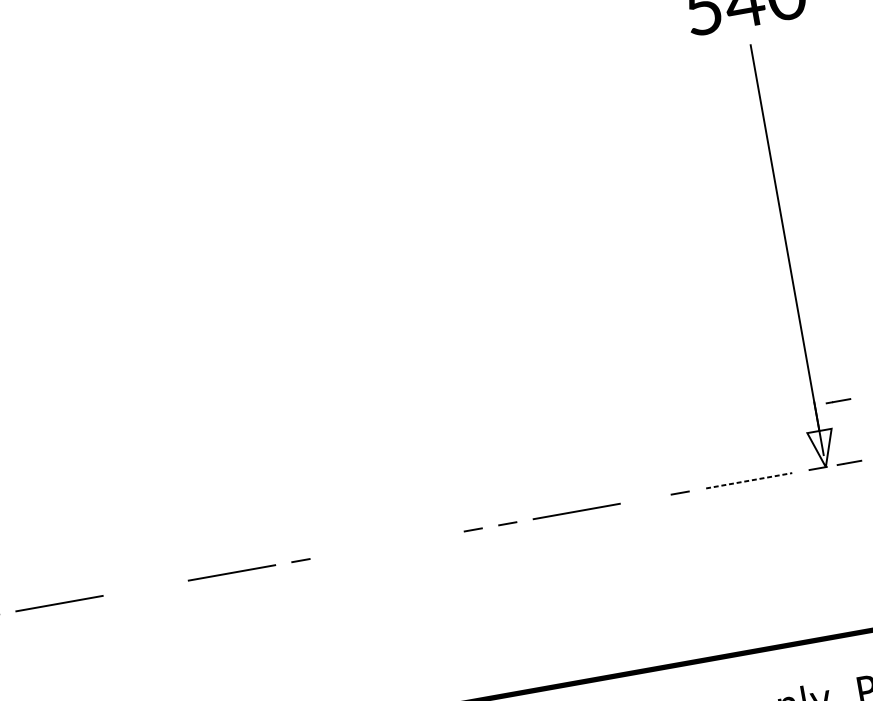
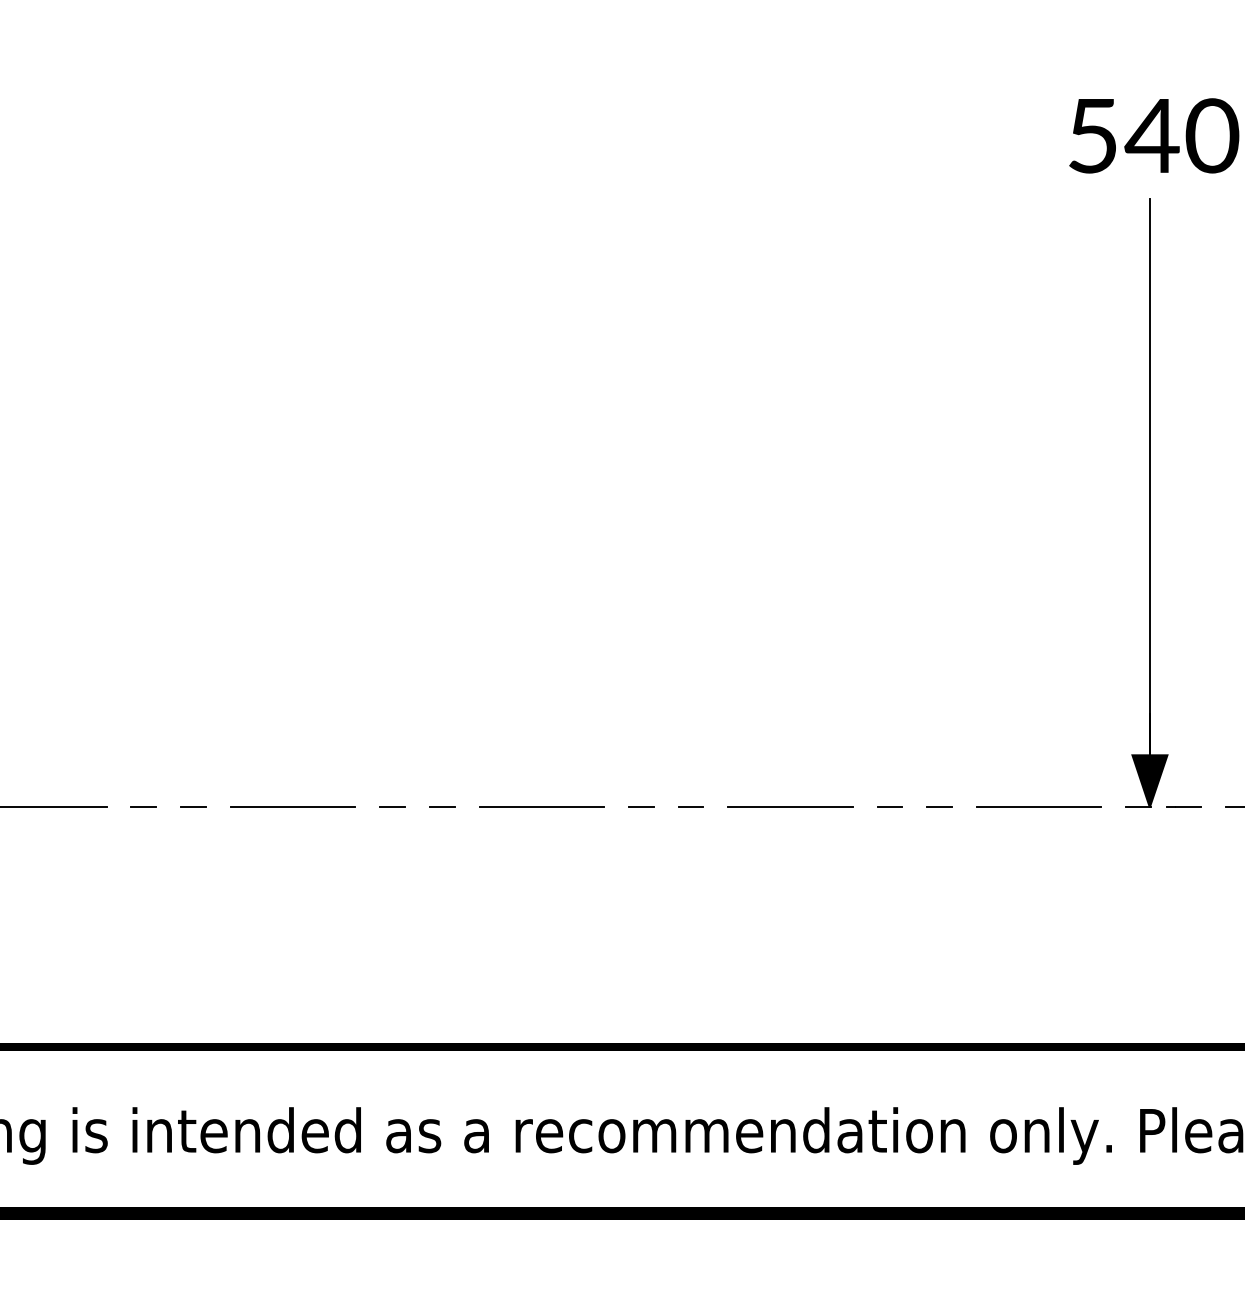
line: (838, 400) -> (1183, 717), removed
fill: (822, 449) -> (1149, 781), added
line: (749, 480) -> (1039, 807), dashed -> solid
line: (645, 499) -> (889, 807), added
line: (404, 542) -> (541, 807), added
line: (334, 554) -> (441, 807), added
line: (162, 585) -> (193, 807), added
line: (128, 591) -> (143, 807), added

